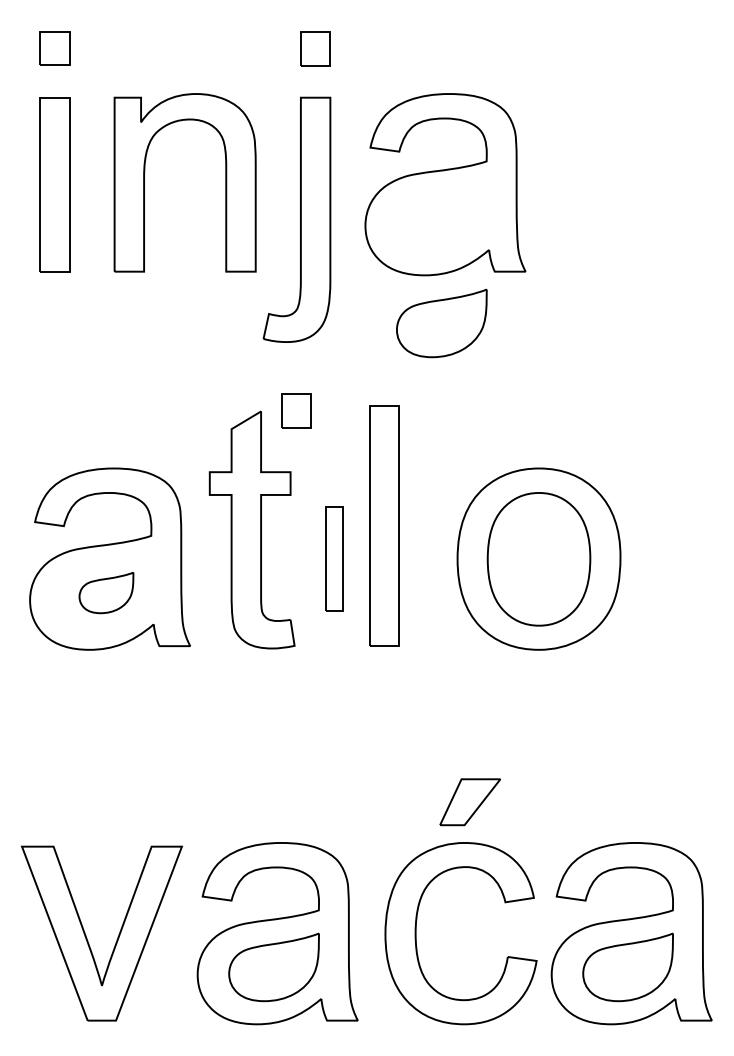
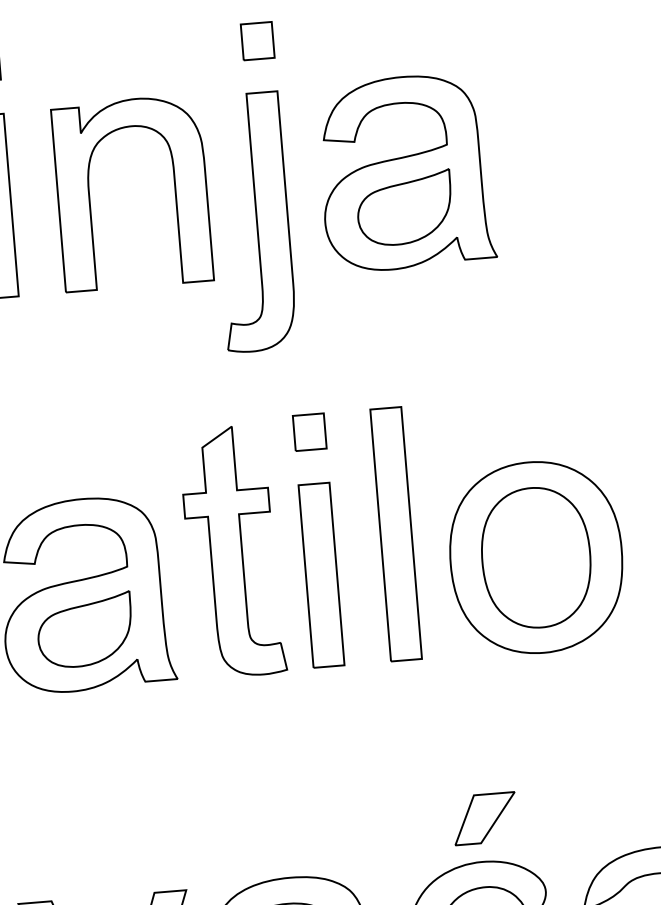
part: (441, 323) -> (404, 208), moved
part: (296, 410) -> (309, 431), moved
part: (384, 525) -> (396, 533), moved
part: (334, 558) -> (321, 574), size x1.67
part: (106, 592) -> (85, 629), size x1.67

